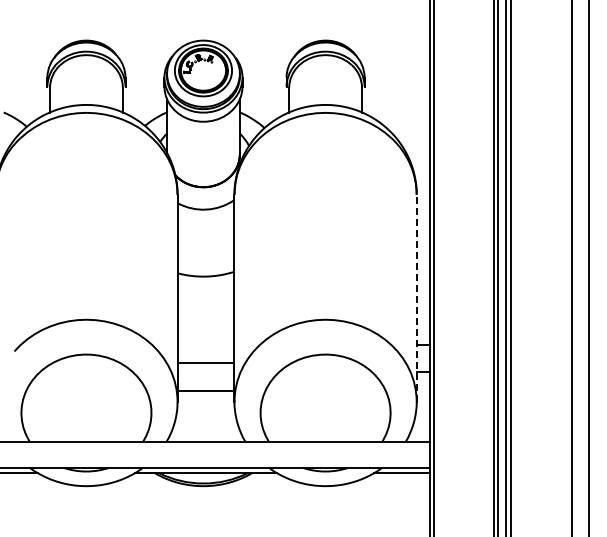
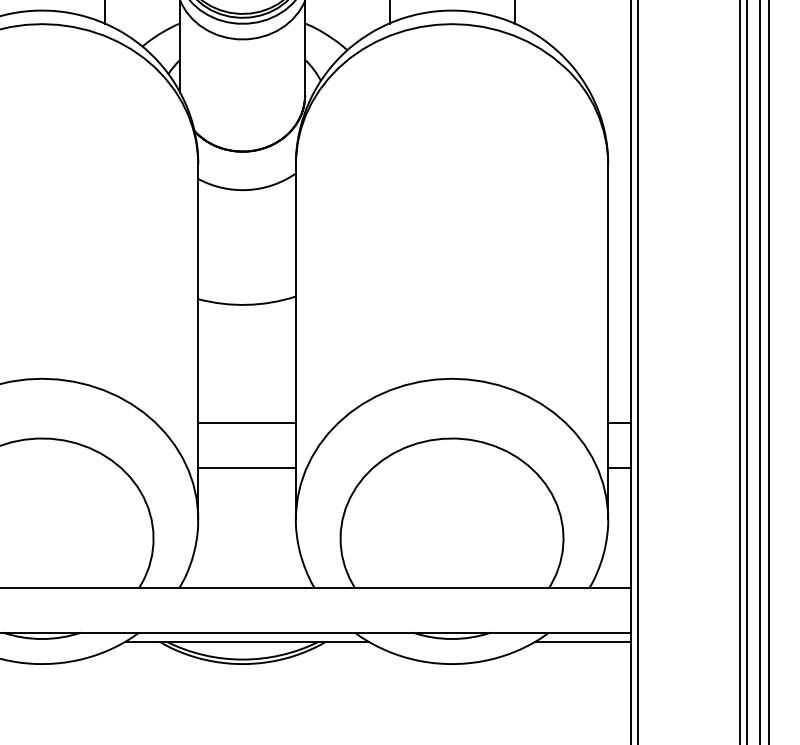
line: (416, 297) -> (607, 340), dashed -> solid
line: (205, 363) -> (246, 422), moved
line: (205, 390) -> (246, 467), moved

